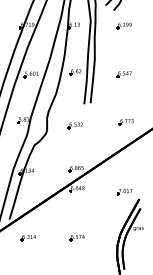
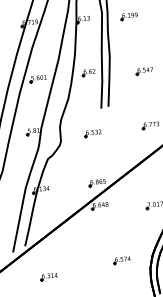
part: (123, 25) -> (128, 16), moved
part: (27, 238) -> (47, 277), moved
part: (76, 238) -> (121, 261), moved

